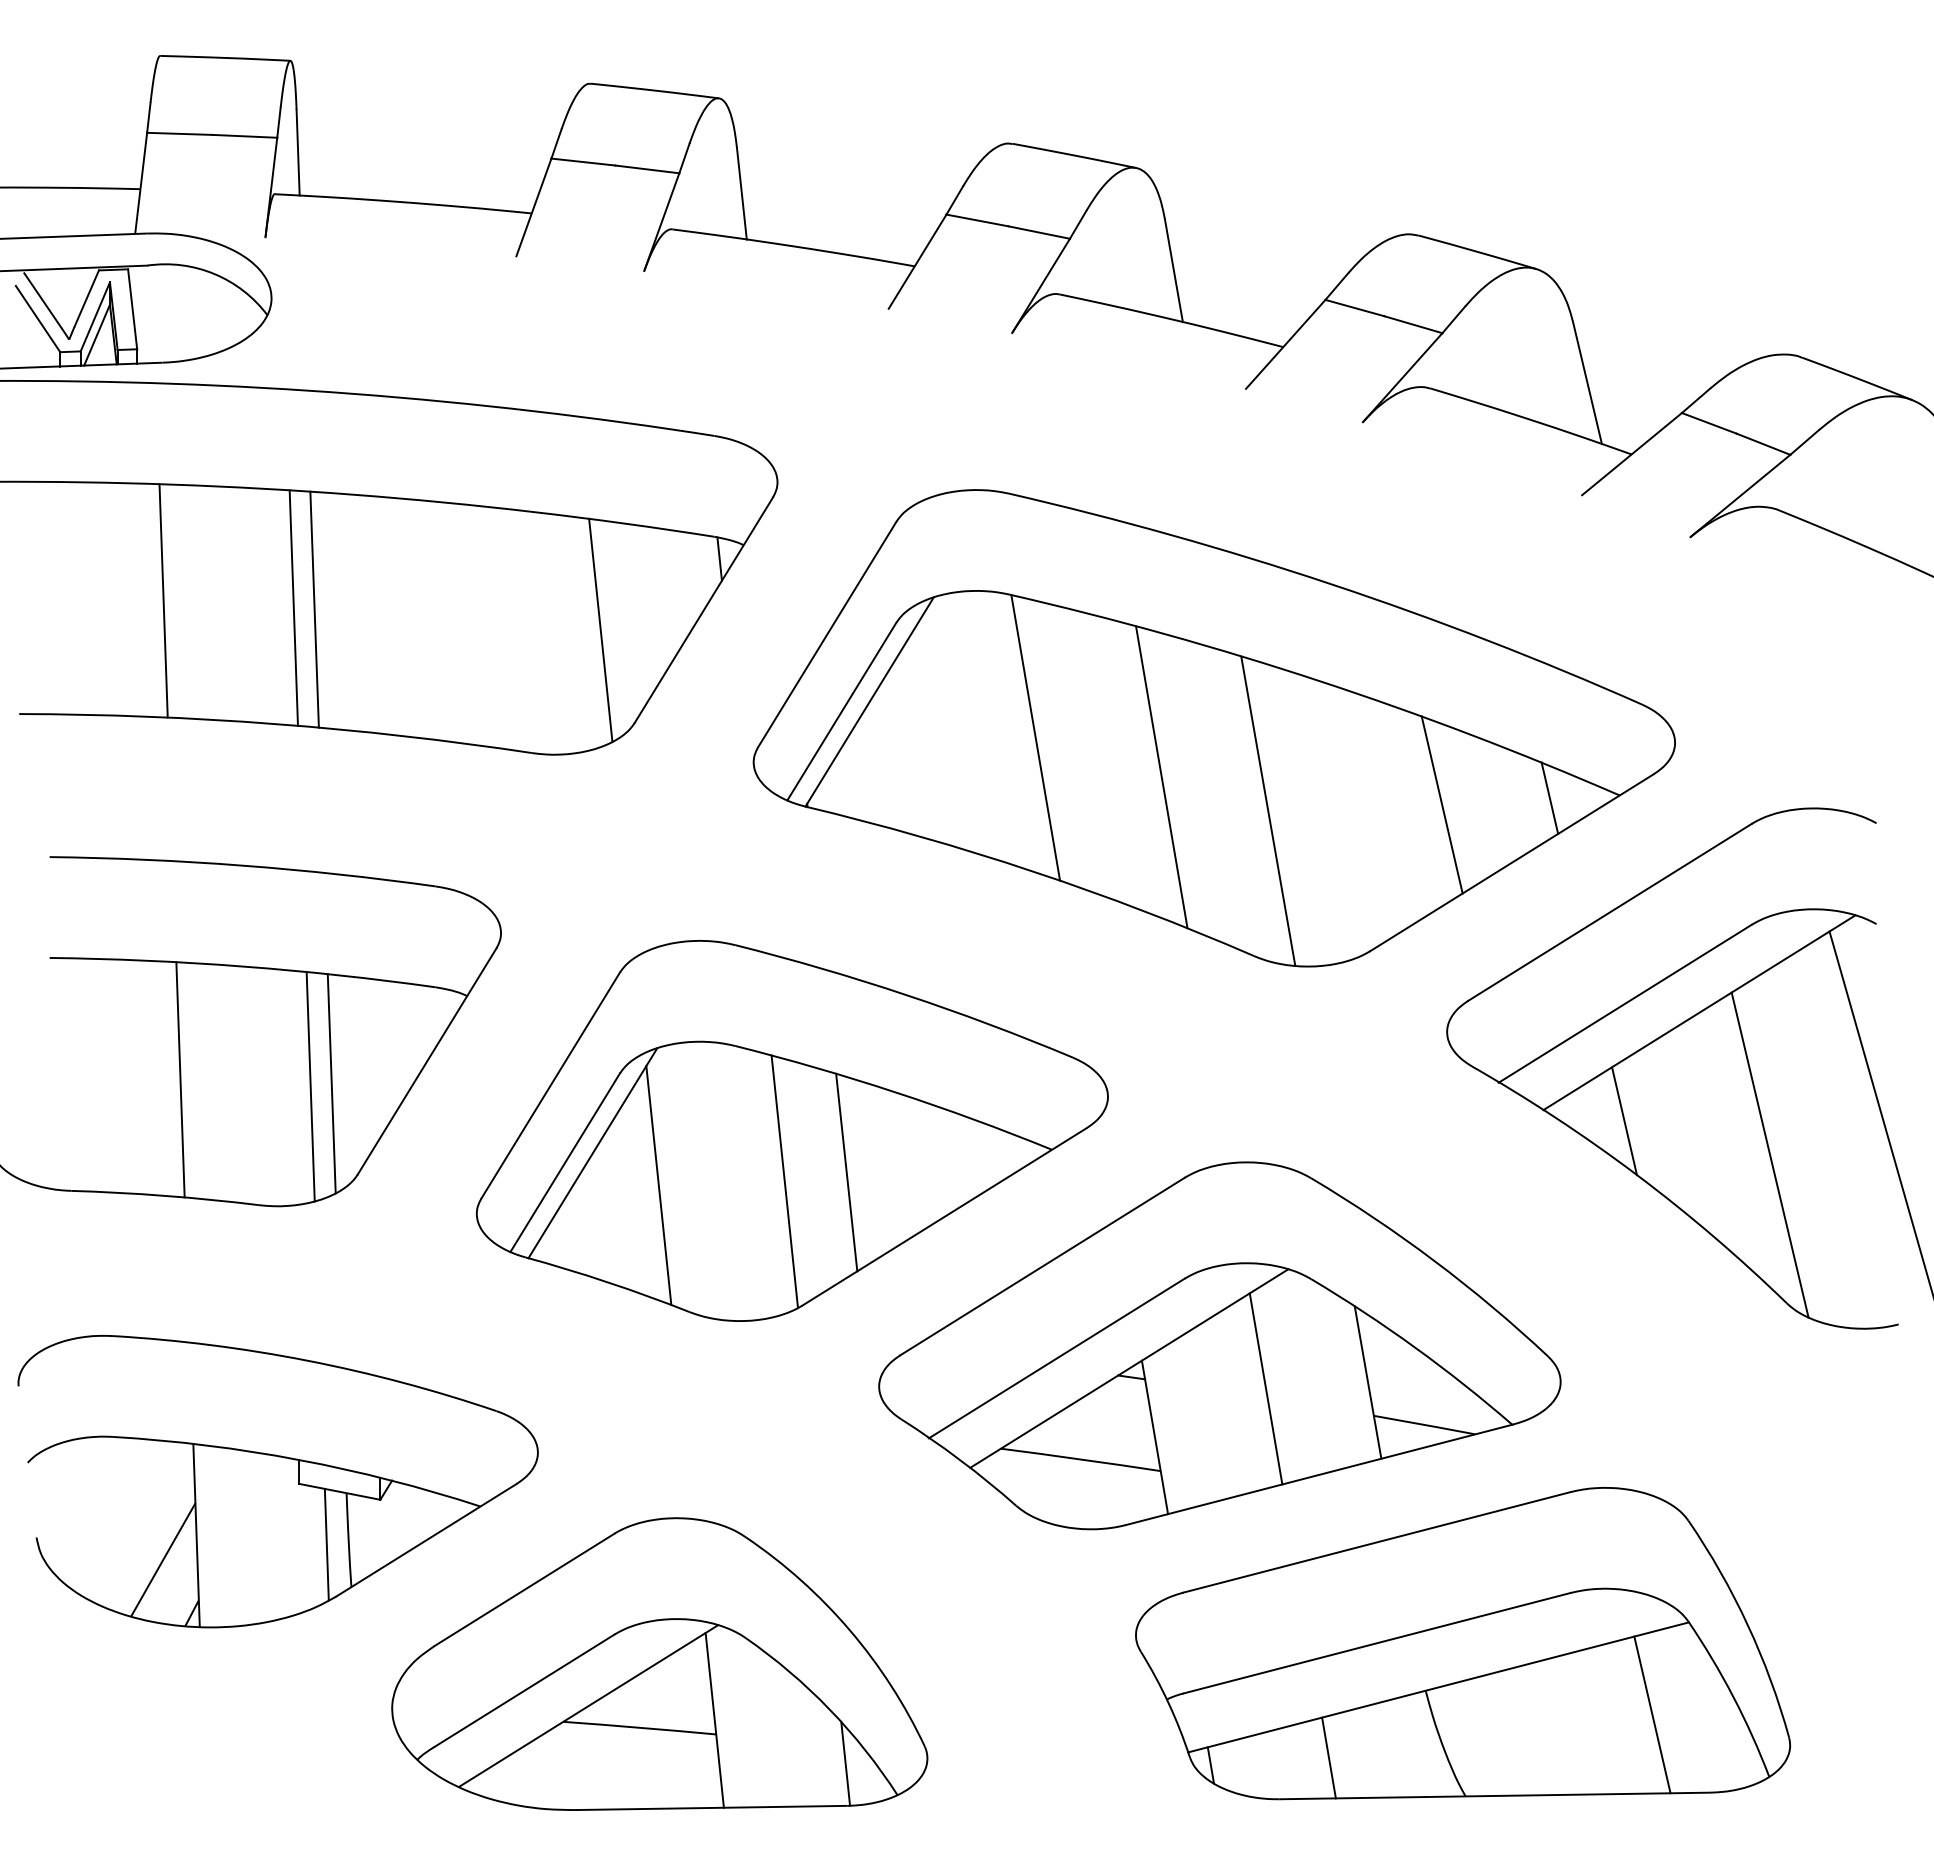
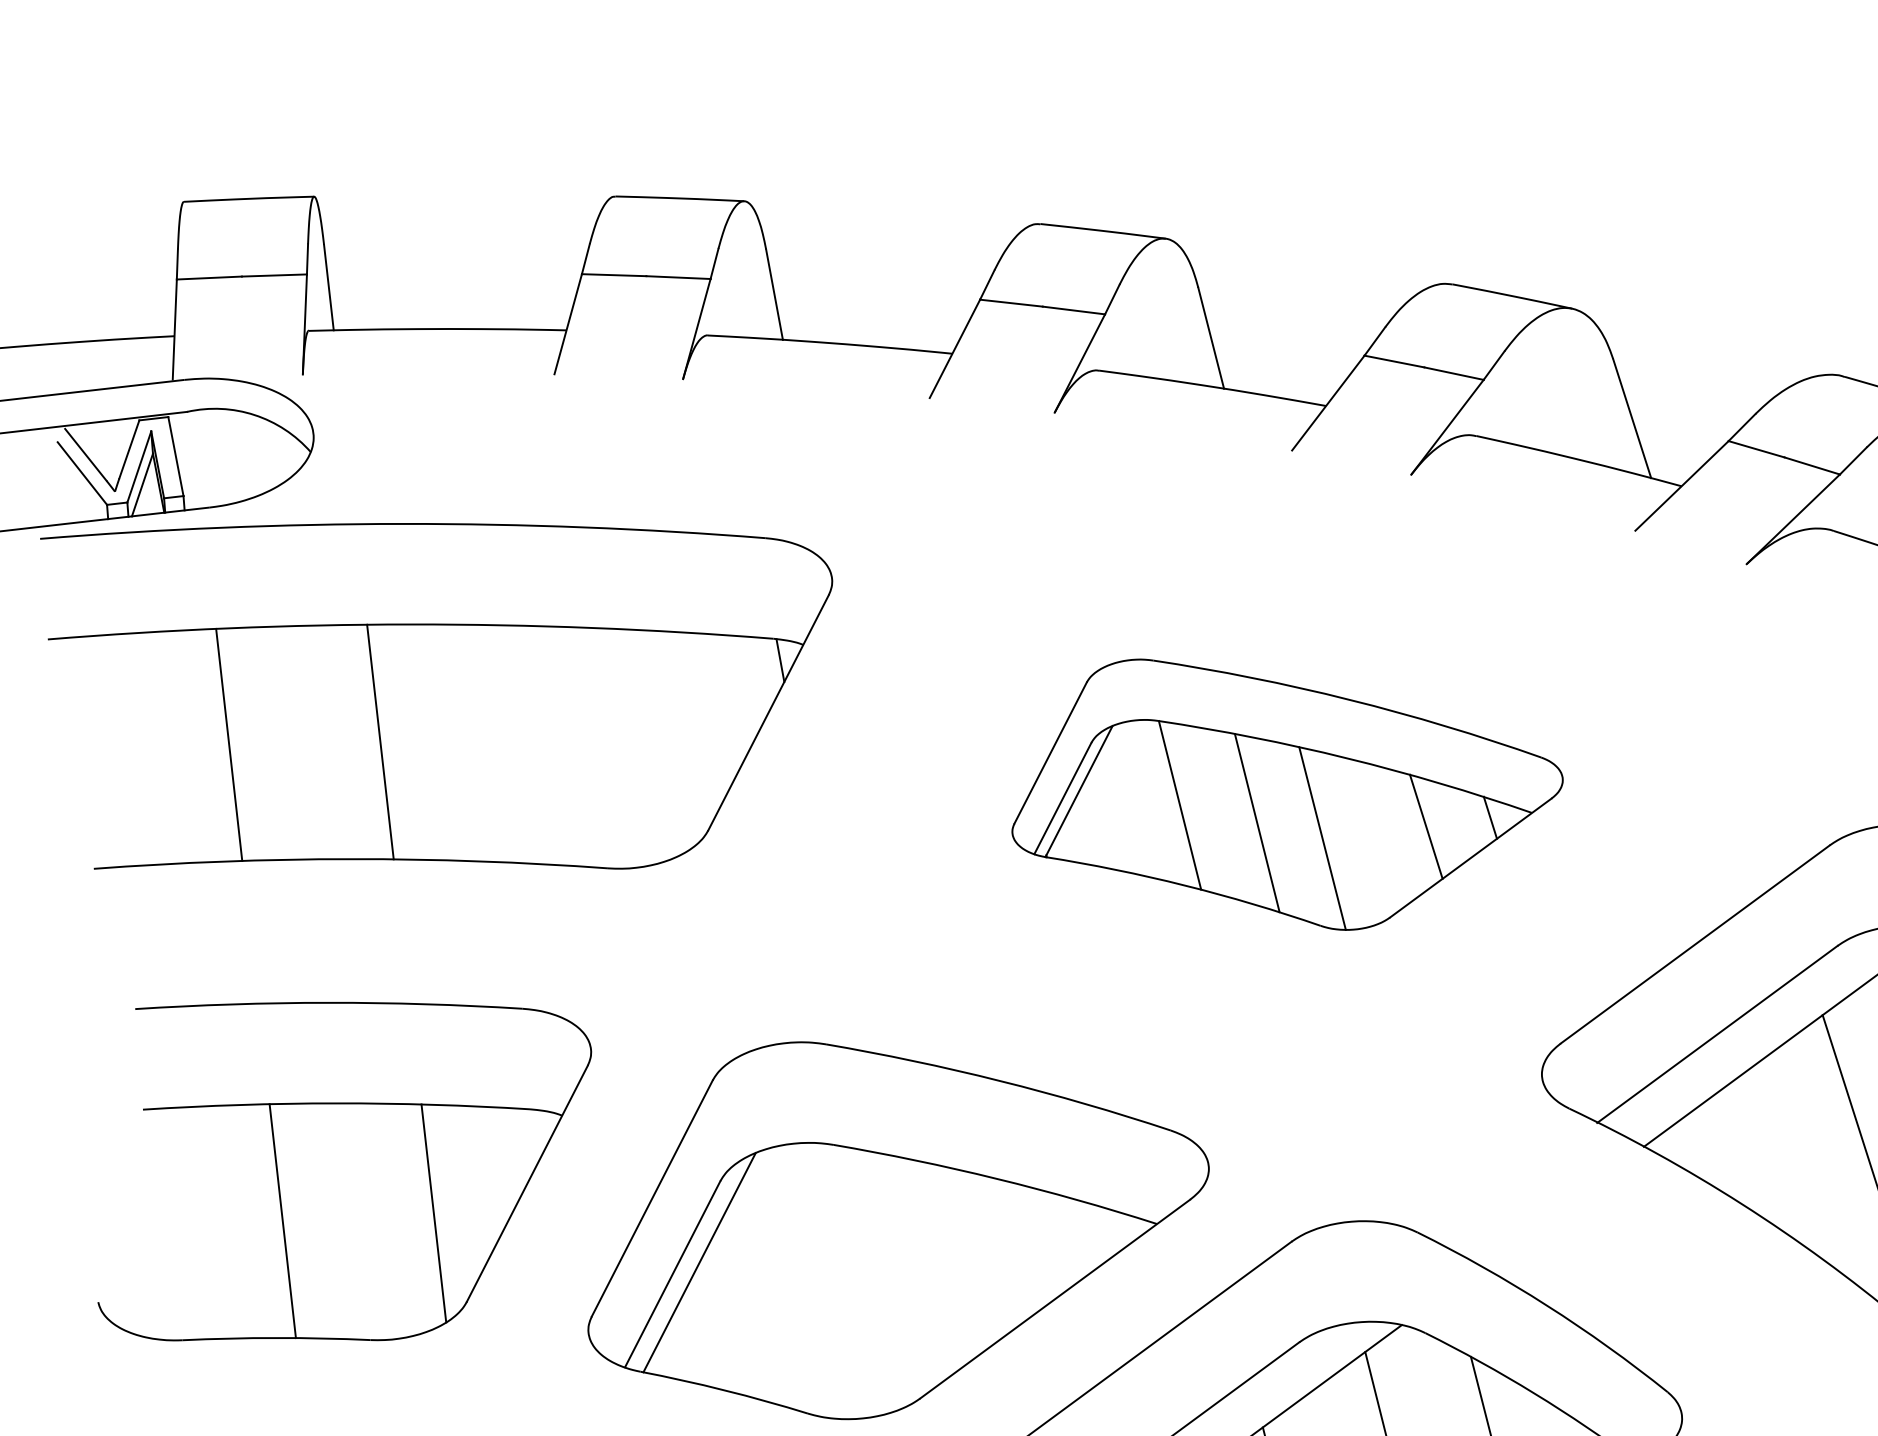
line: (293, 607) -> (359, 741), removed
line: (600, 630) -> (667, 740), removed
part: (1213, 728) -> (1285, 791), size x0.6
line: (310, 1086) -> (412, 1217), removed
line: (1624, 1121) -> (1725, 1151), removed
line: (846, 1172) -> (953, 1262), removed
line: (784, 1181) -> (892, 1276), removed
line: (658, 1185) -> (767, 1289), removed

